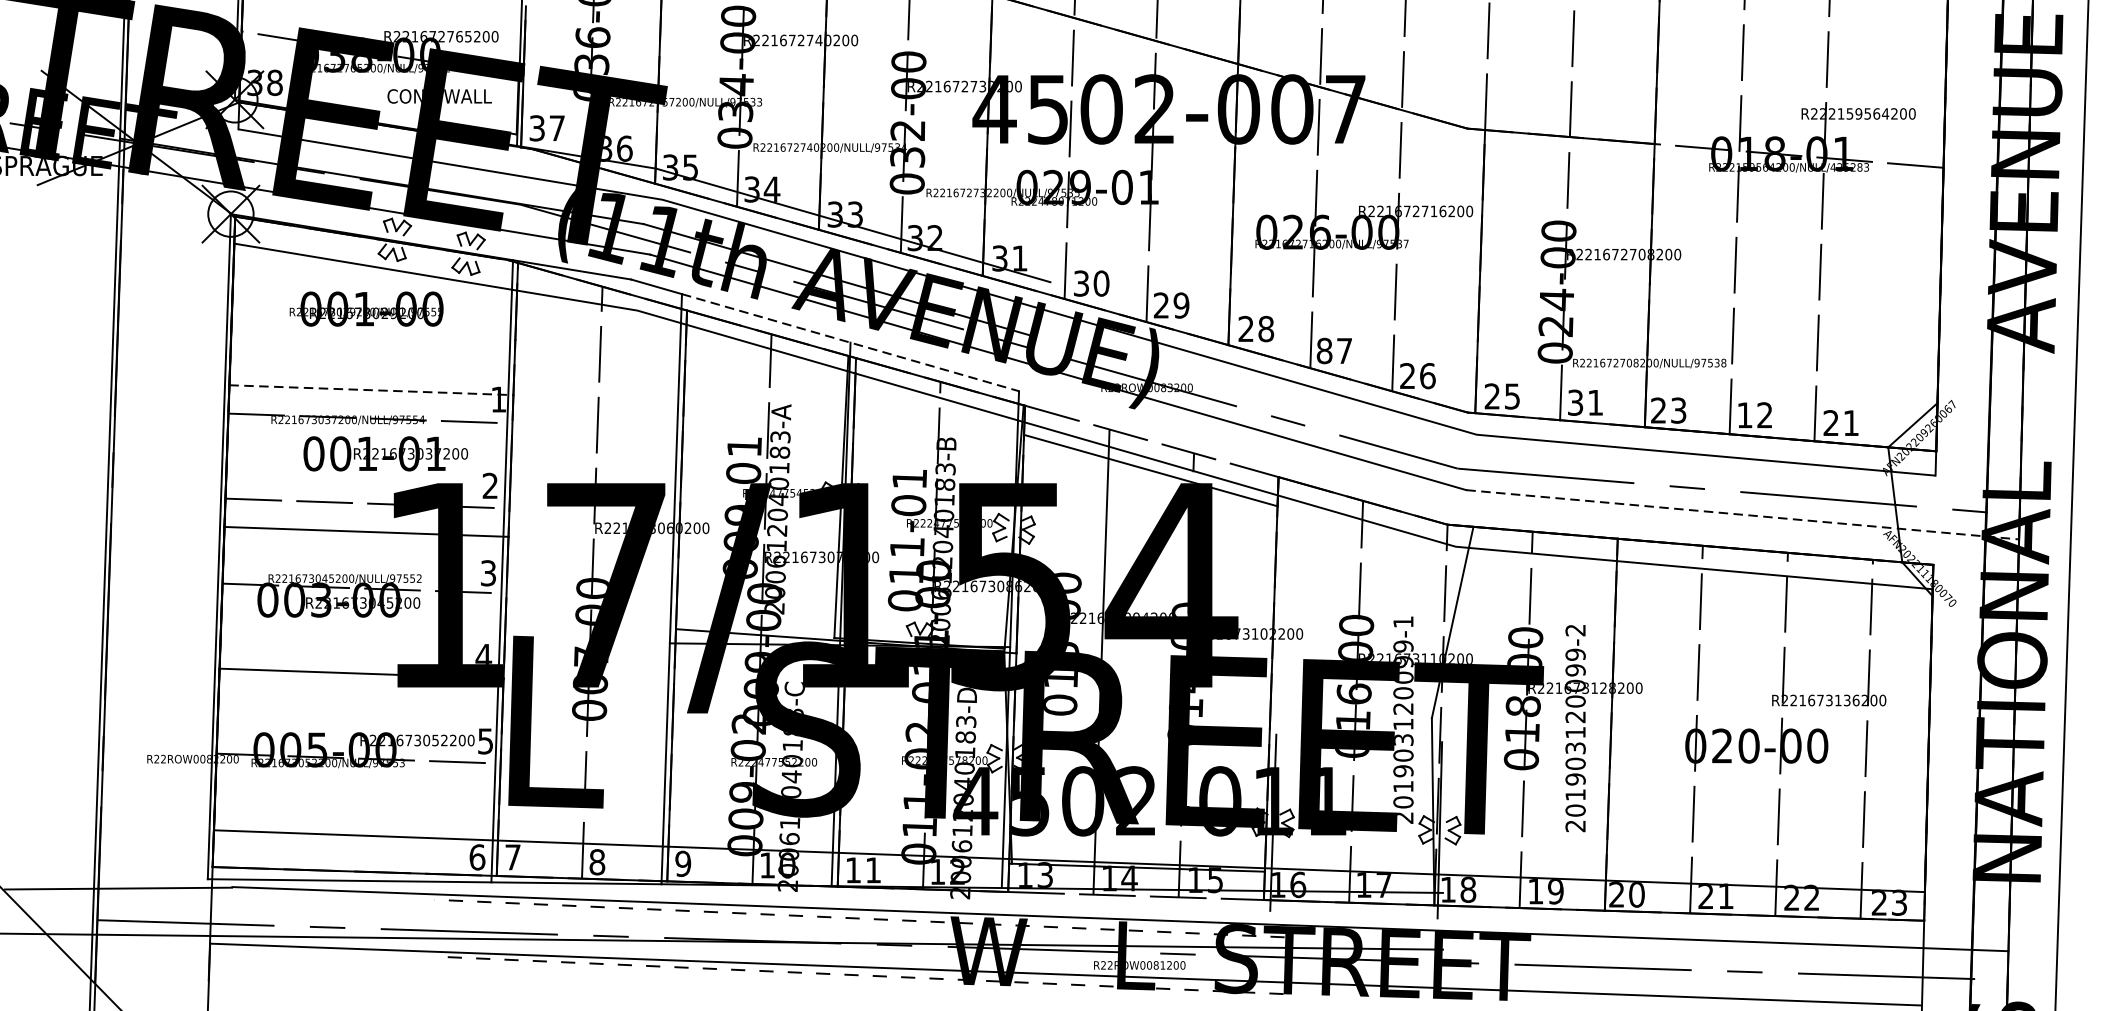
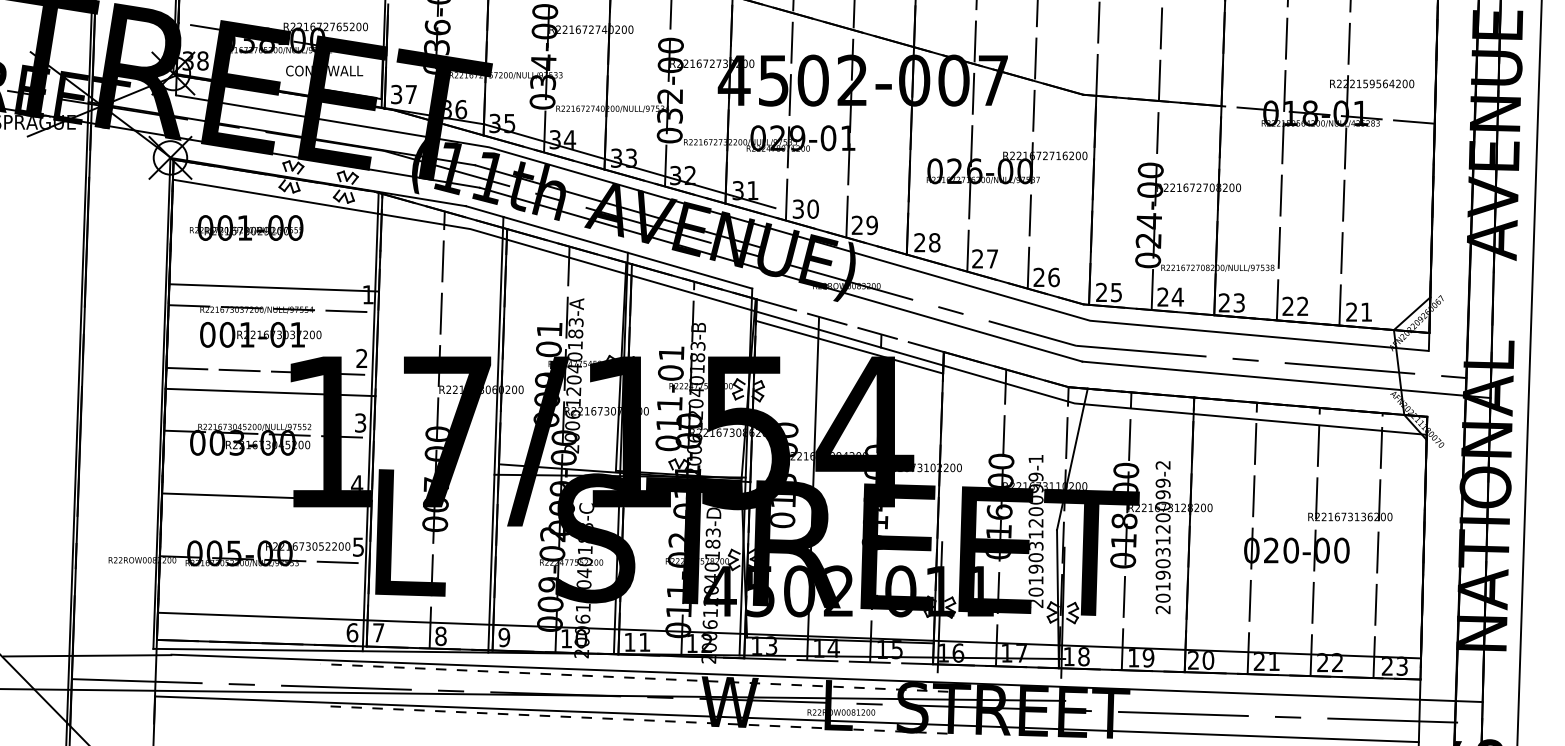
text: (366, 308) -> (246, 227), moved
line: (851, 342) -> (628, 252), dashed -> solid
text: (1324, 350) -> (977, 258), 87 -> 27
line: (371, 389) -> (274, 287), dashed -> solid
text: (1585, 401) -> (1170, 296), 31 -> 24
text: (1744, 414) -> (1287, 305), 12 -> 22
text: (385, 453) -> (260, 334), moved
line: (1742, 514) -> (1286, 379), dashed -> solid

